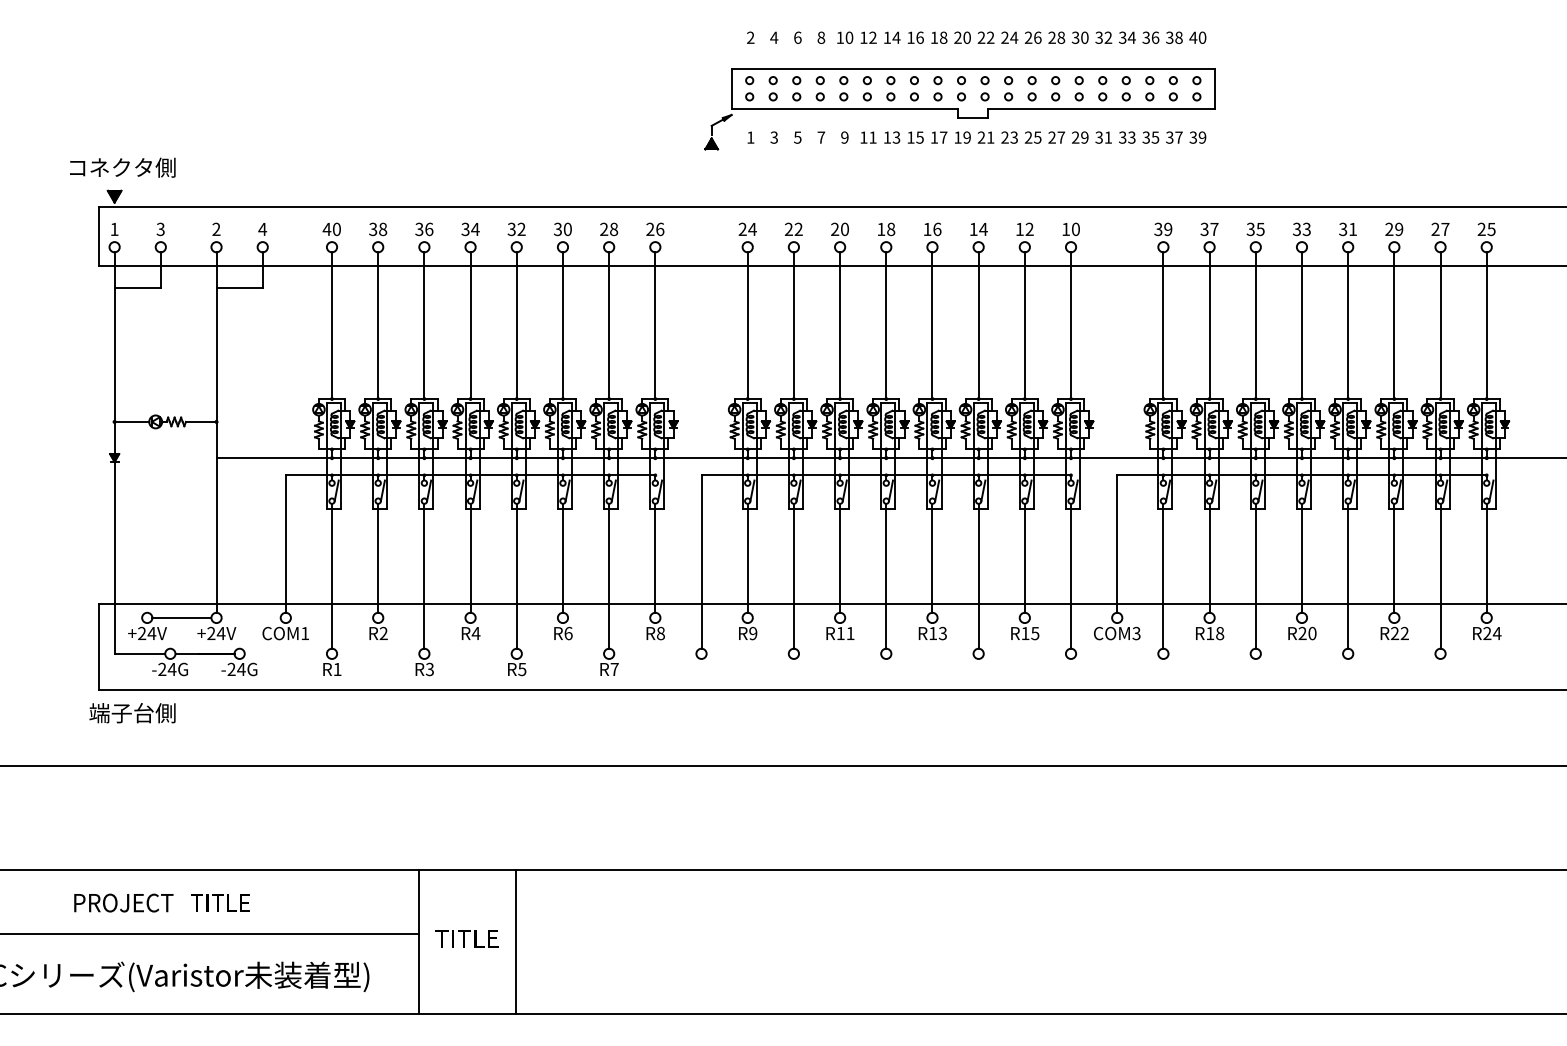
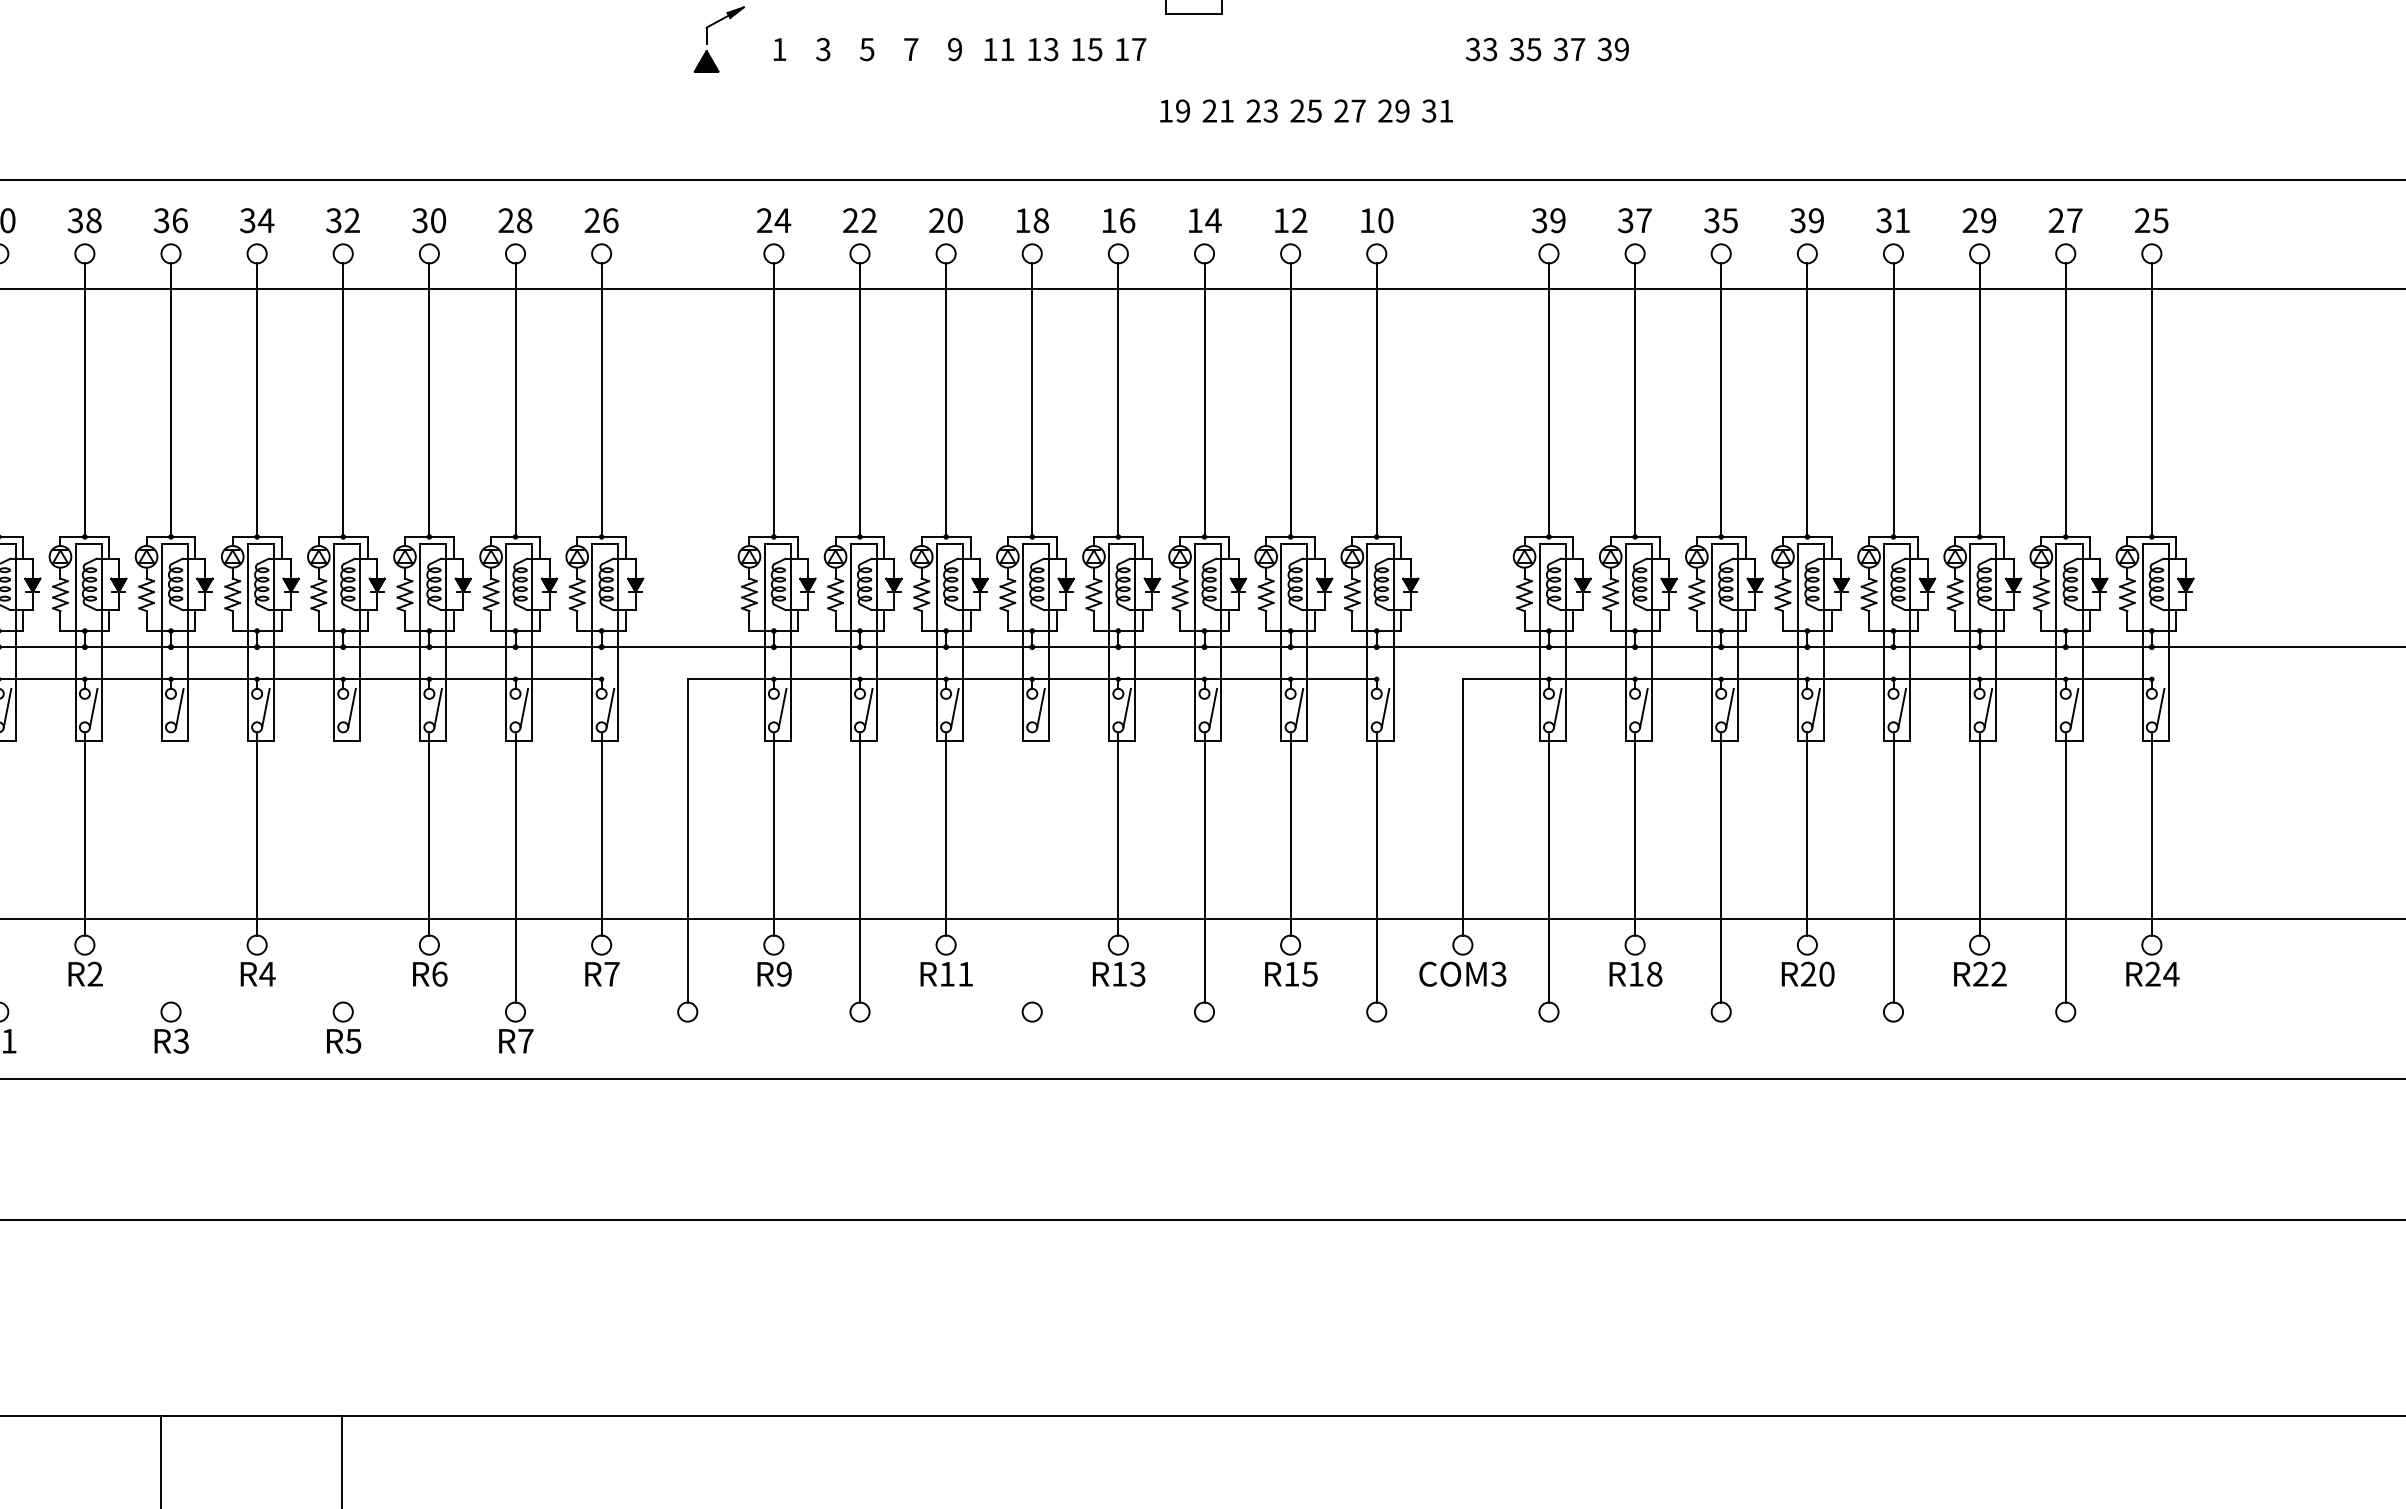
text: (1033, 137) -> (1306, 110), moved
text: (1306, 229) -> (1815, 220), 33 -> 39
line: (424, 575) -> (171, 865), removed
line: (516, 575) -> (342, 865), removed
line: (886, 575) -> (1032, 865), removed
text: (660, 633) -> (611, 974), R8 -> R7

